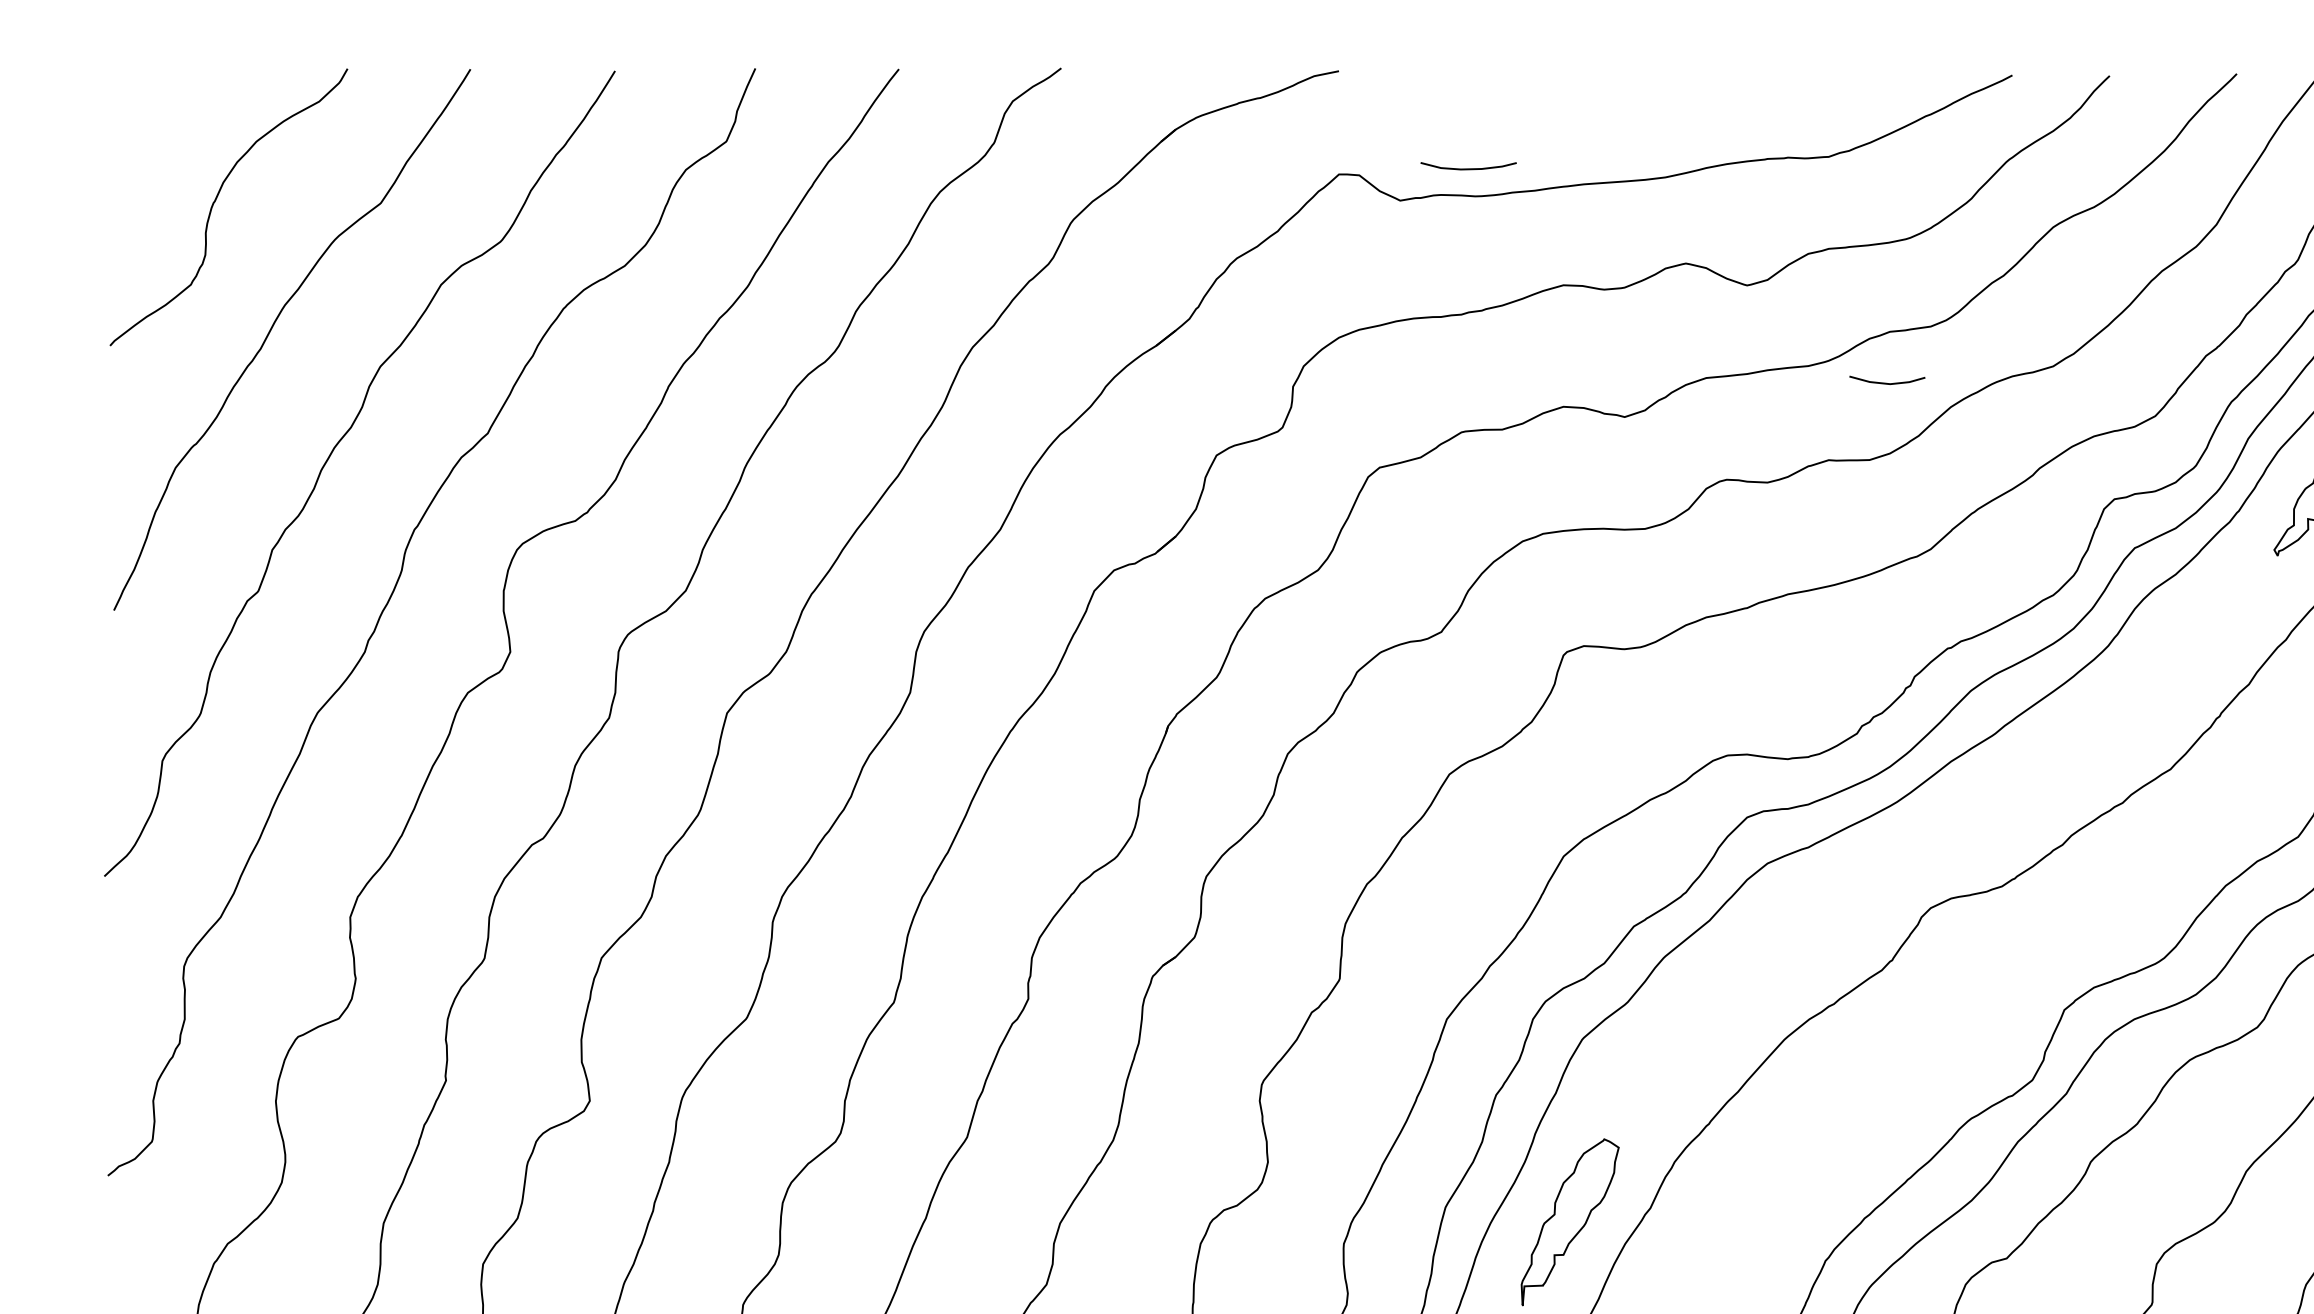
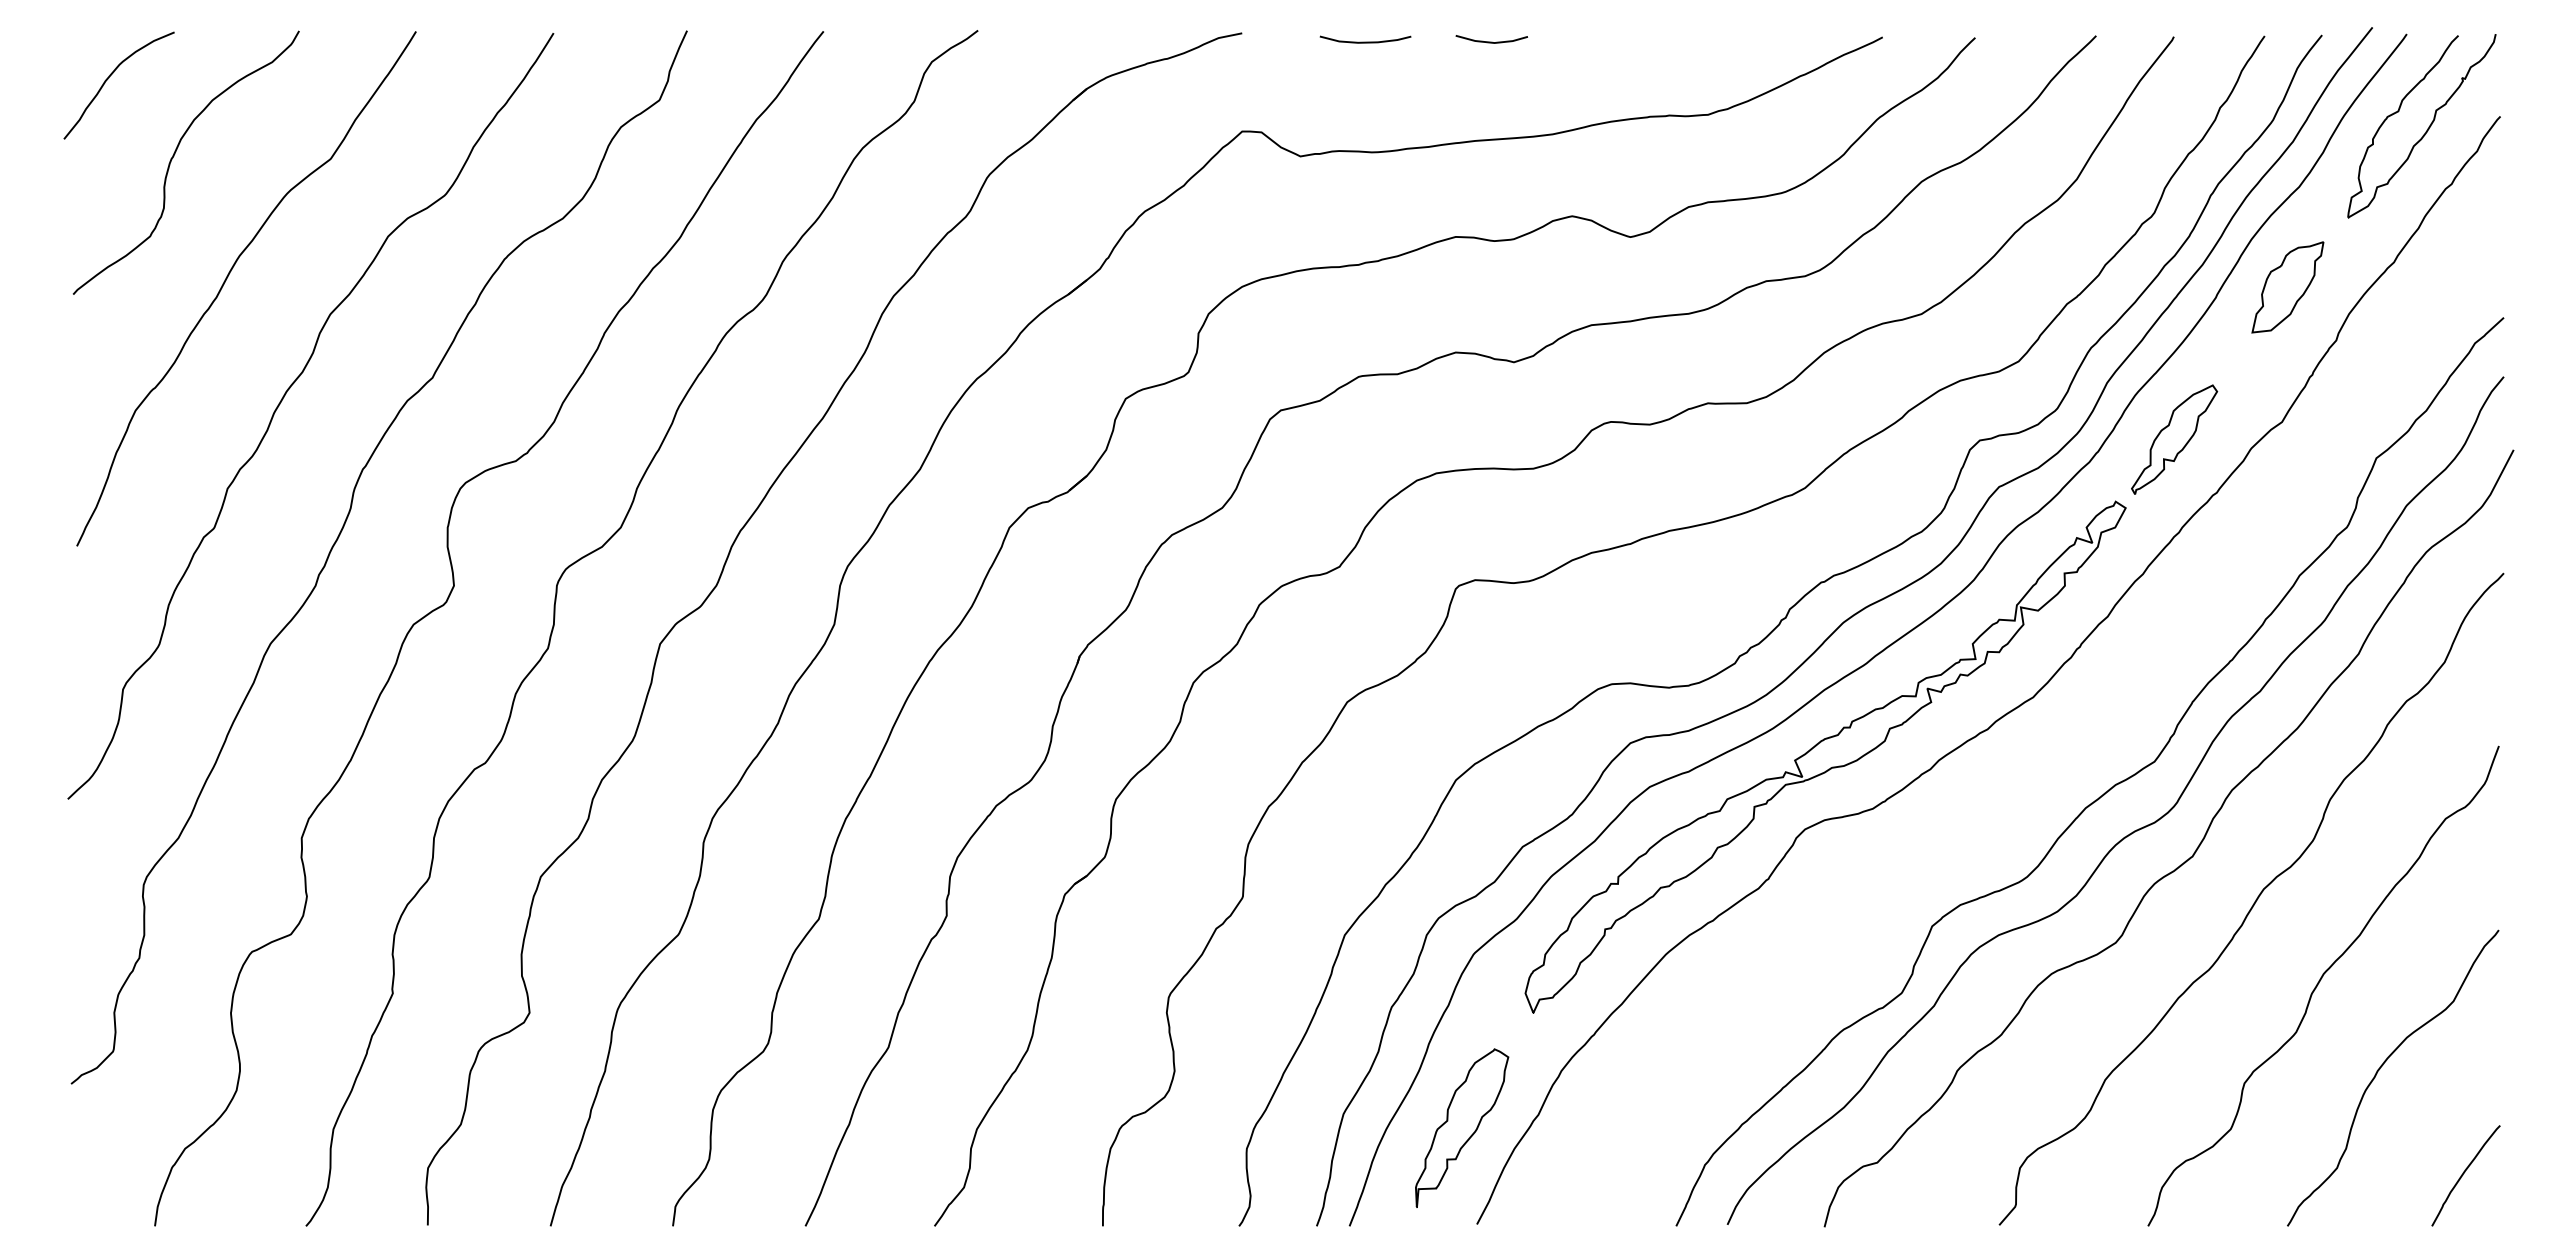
curve: (148, 118) -> (109, 78), added
curve: (1468, 168) -> (1365, 41), moved
line: (1887, 382) -> (1491, 41), moved
part: (1952, 831) -> (1825, 756), added

